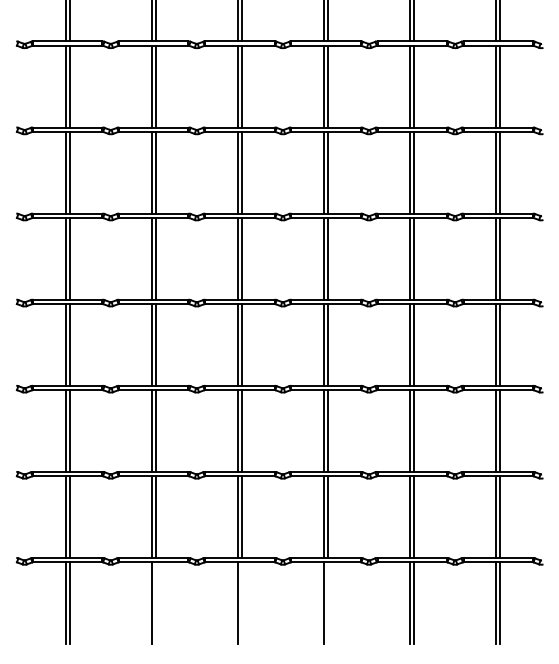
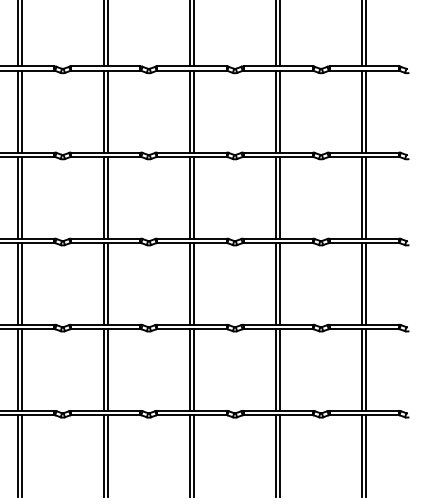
line: (155, 603) -> (21, 456), added
line: (242, 603) -> (108, 456), added
line: (328, 603) -> (194, 456), added

